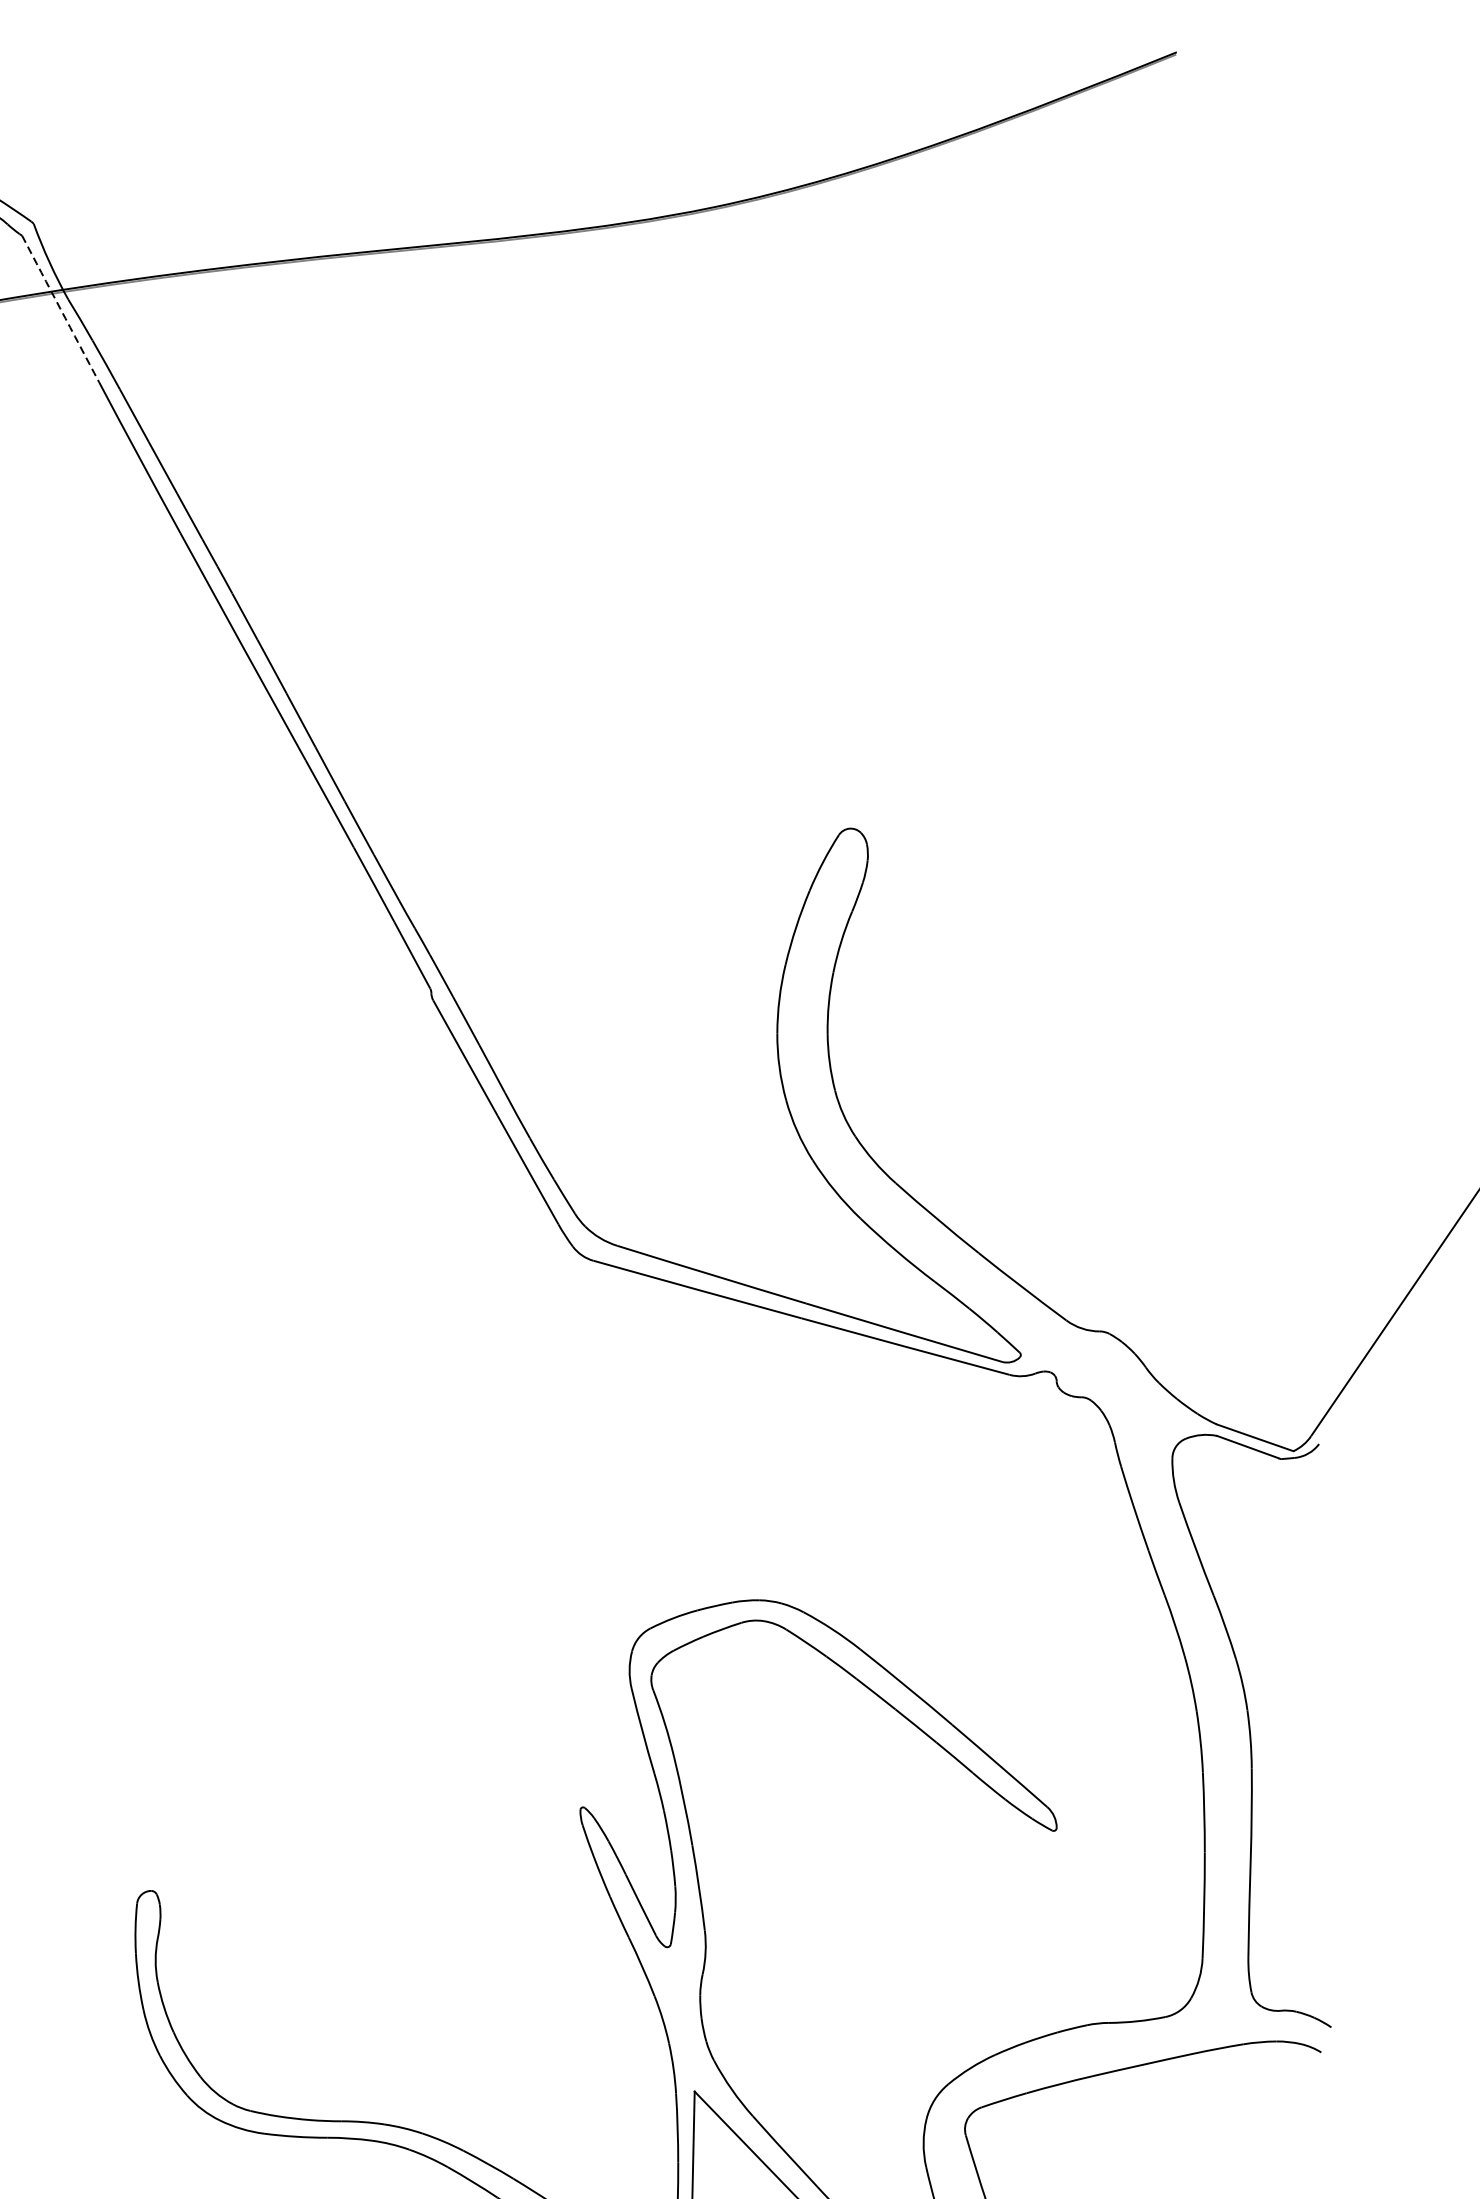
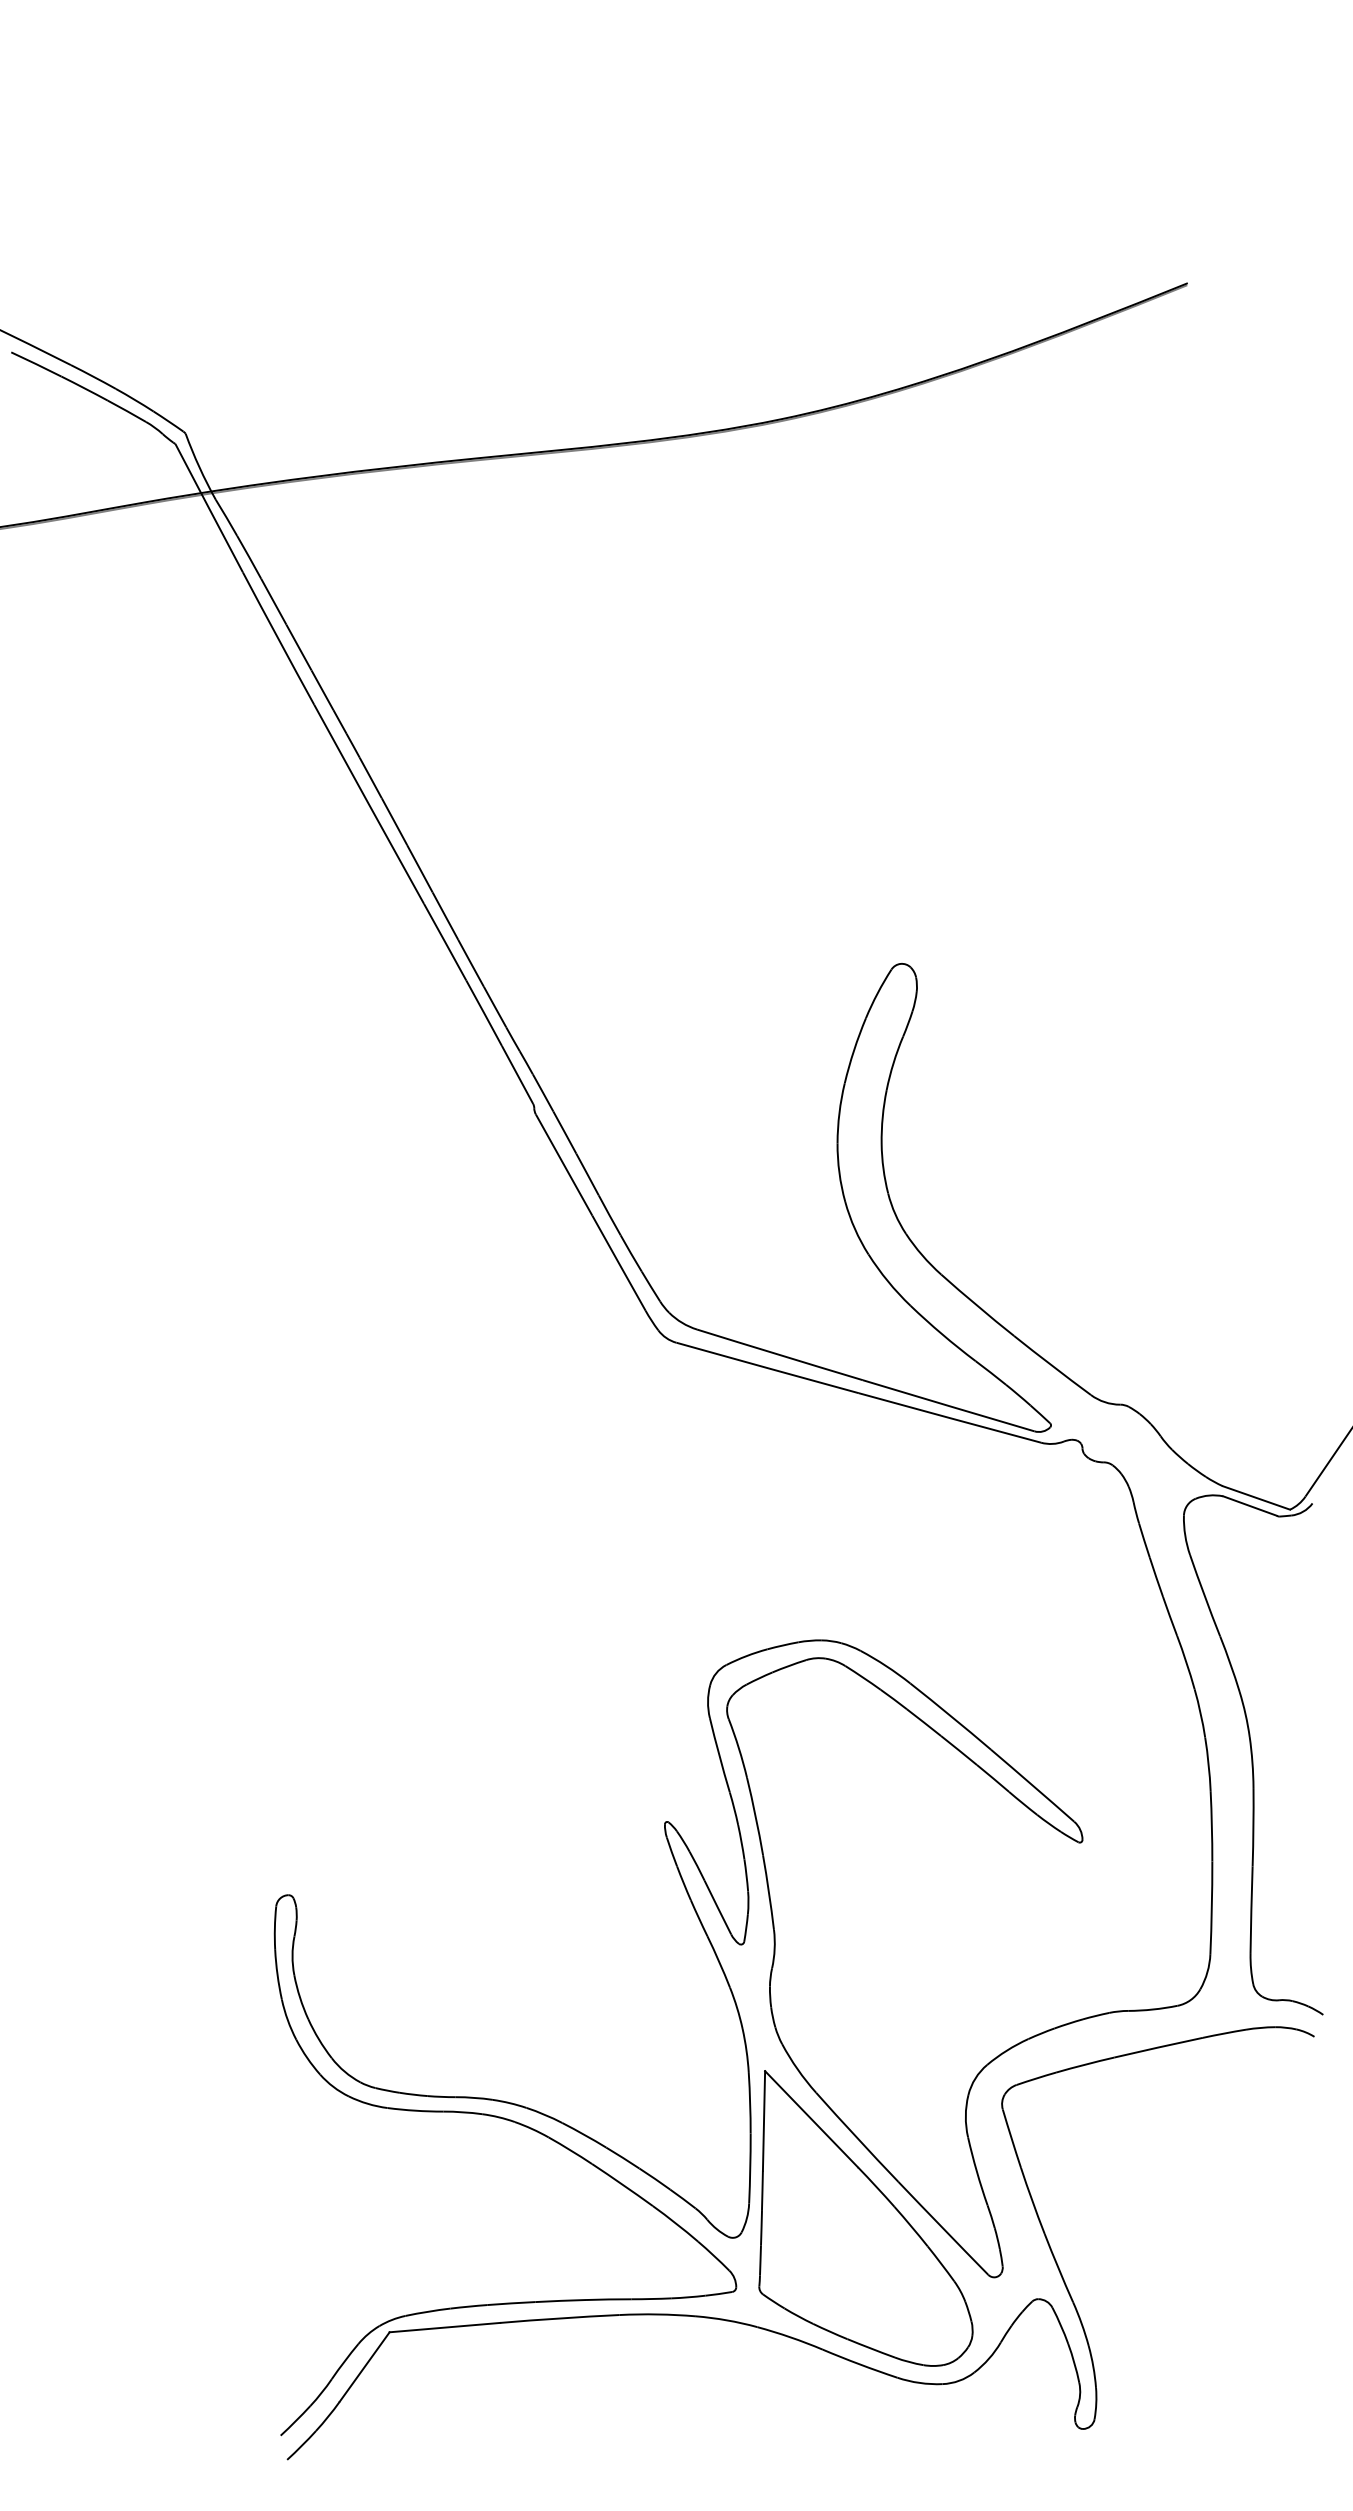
arc: (60, 309) -> (209, 508), dashed -> solid

